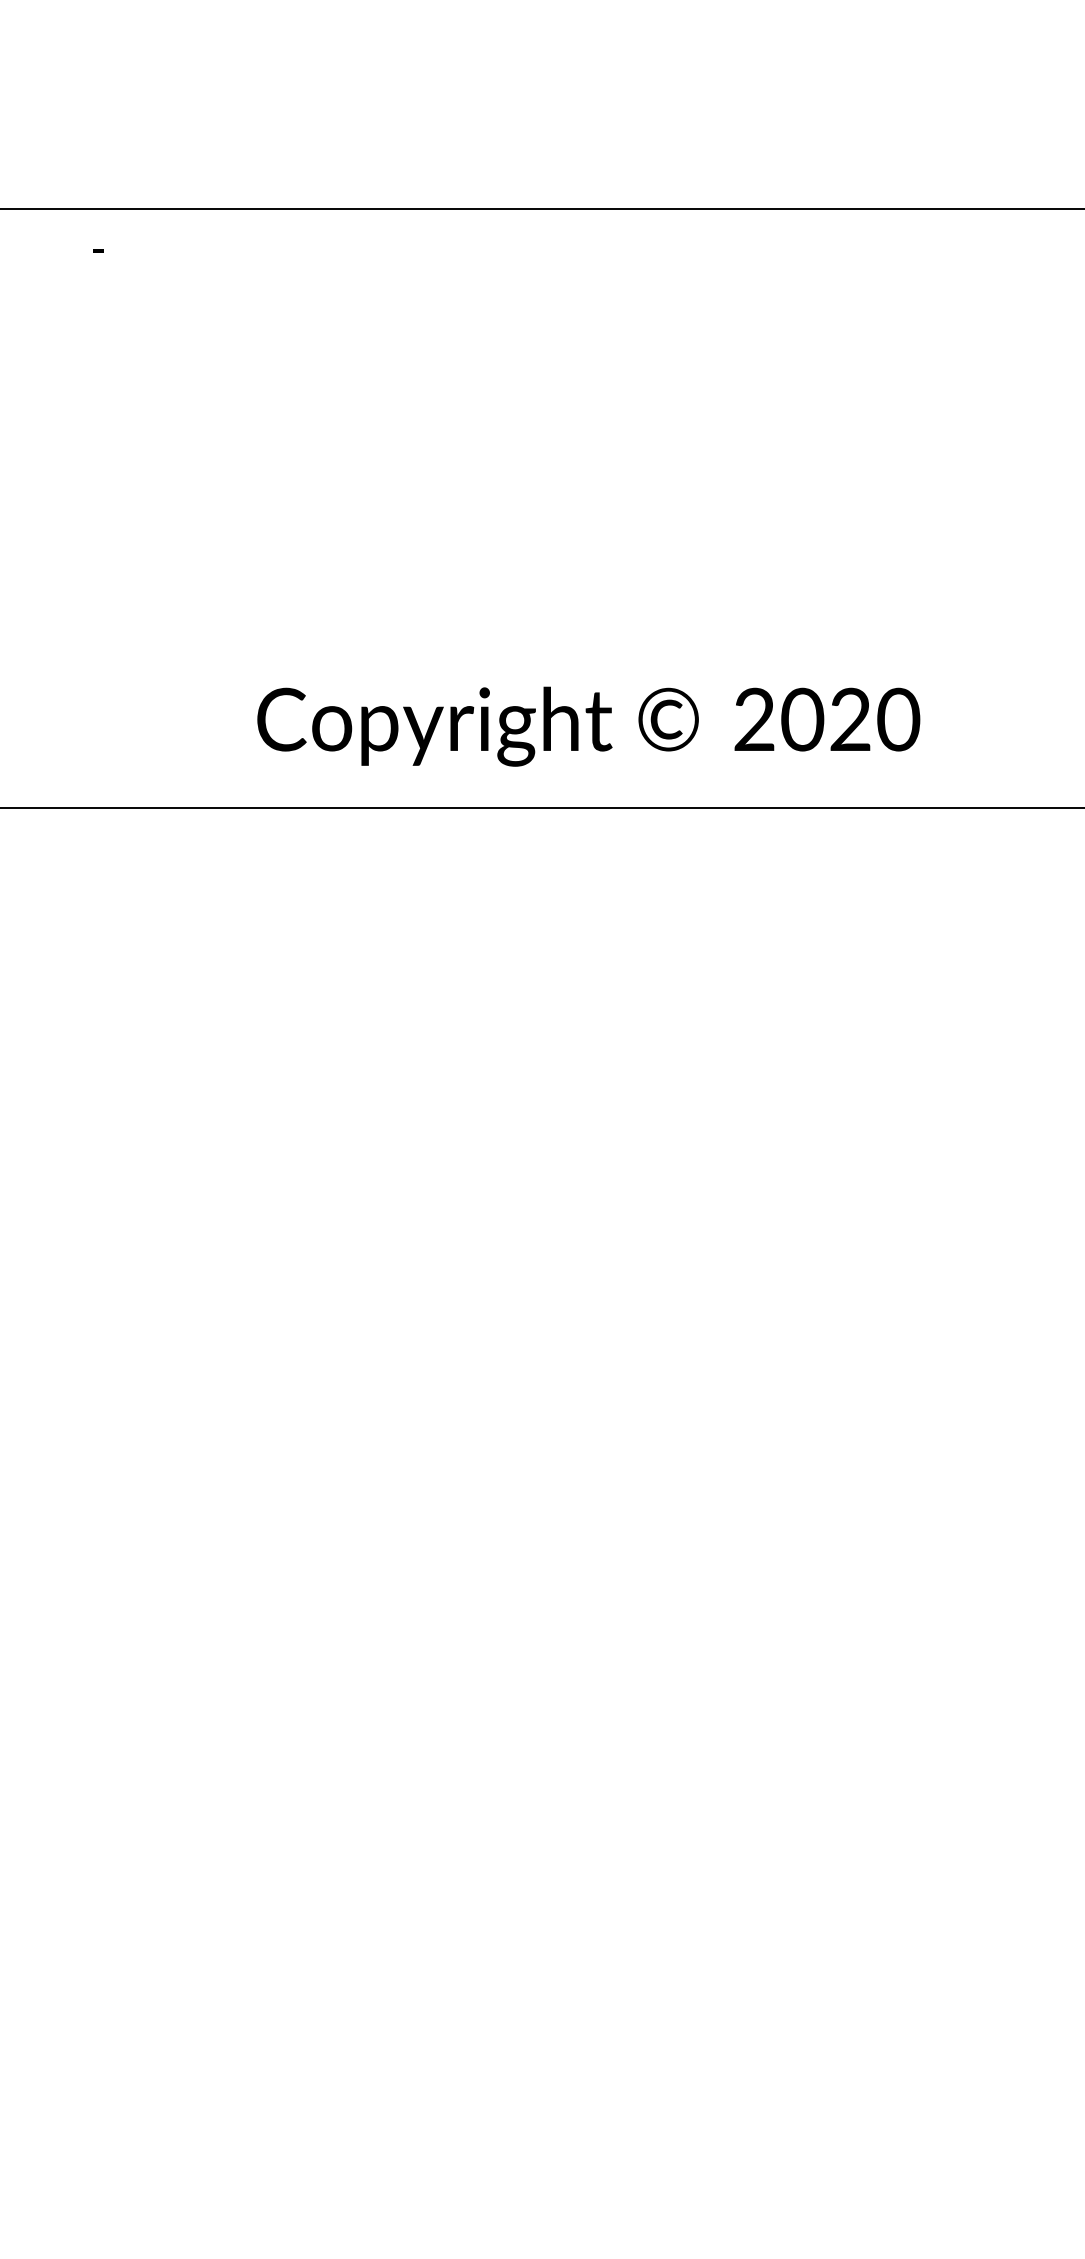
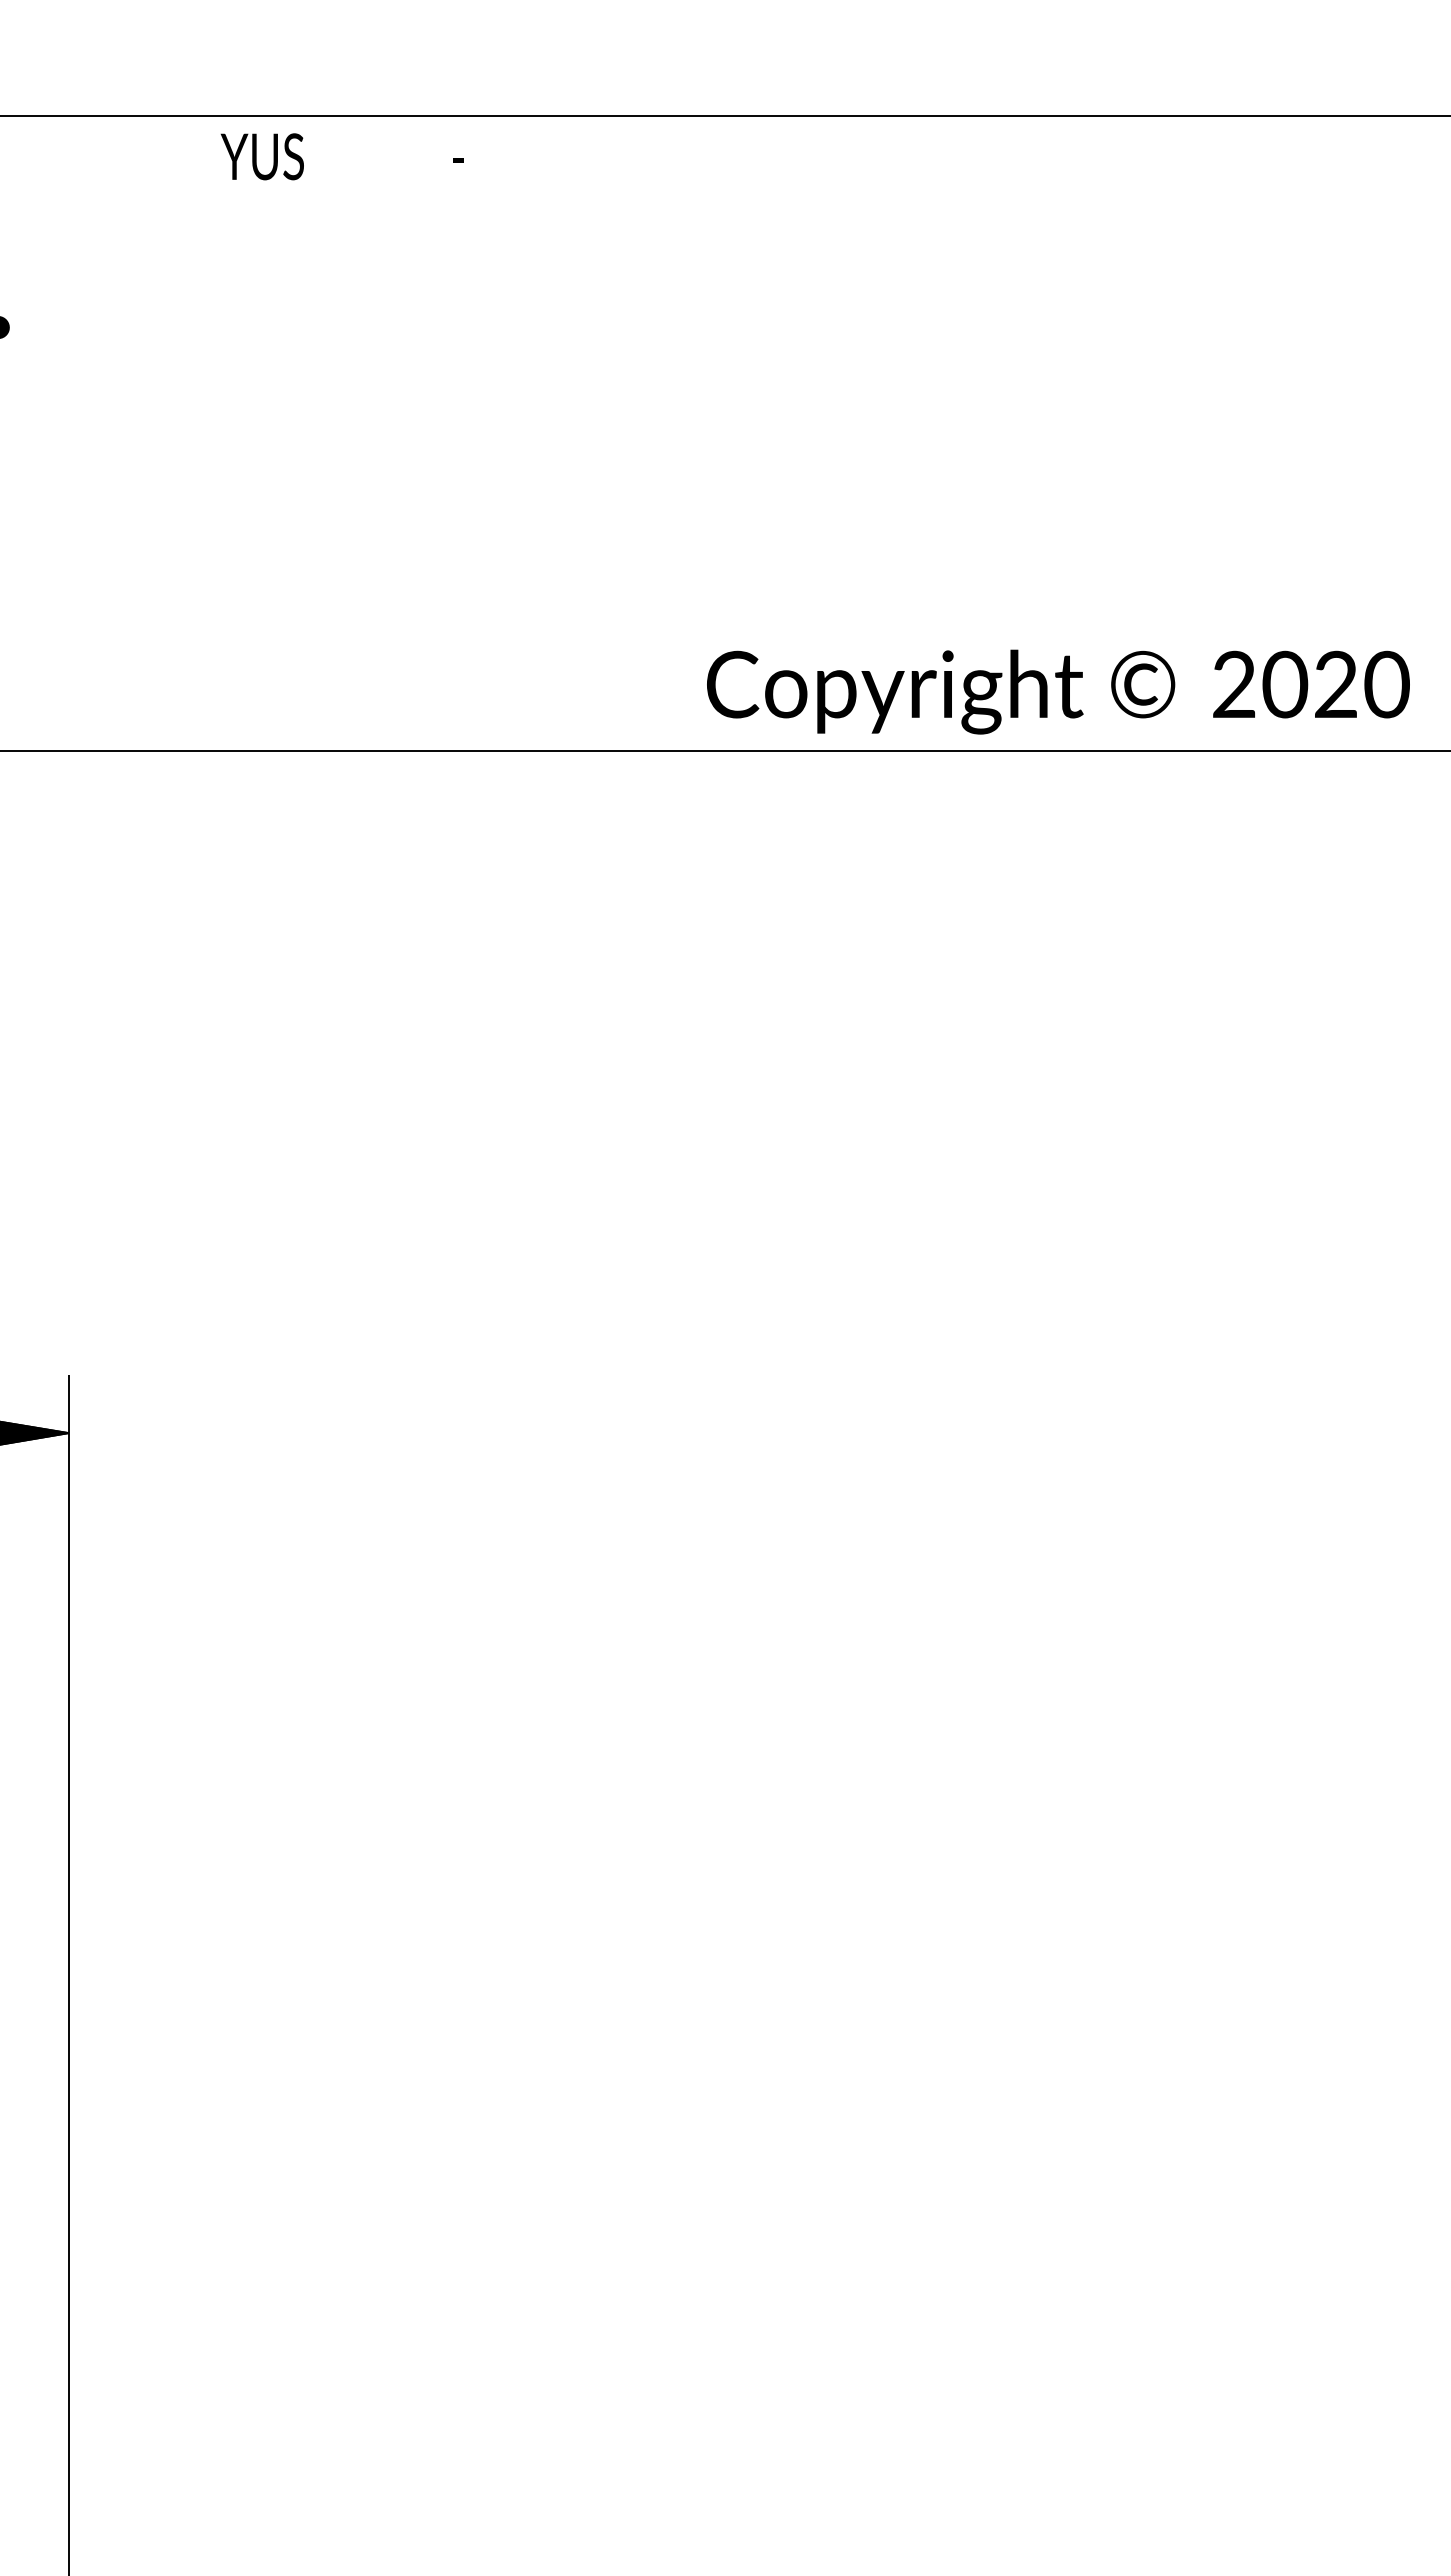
text: (588, 726) -> (1058, 691), moved

